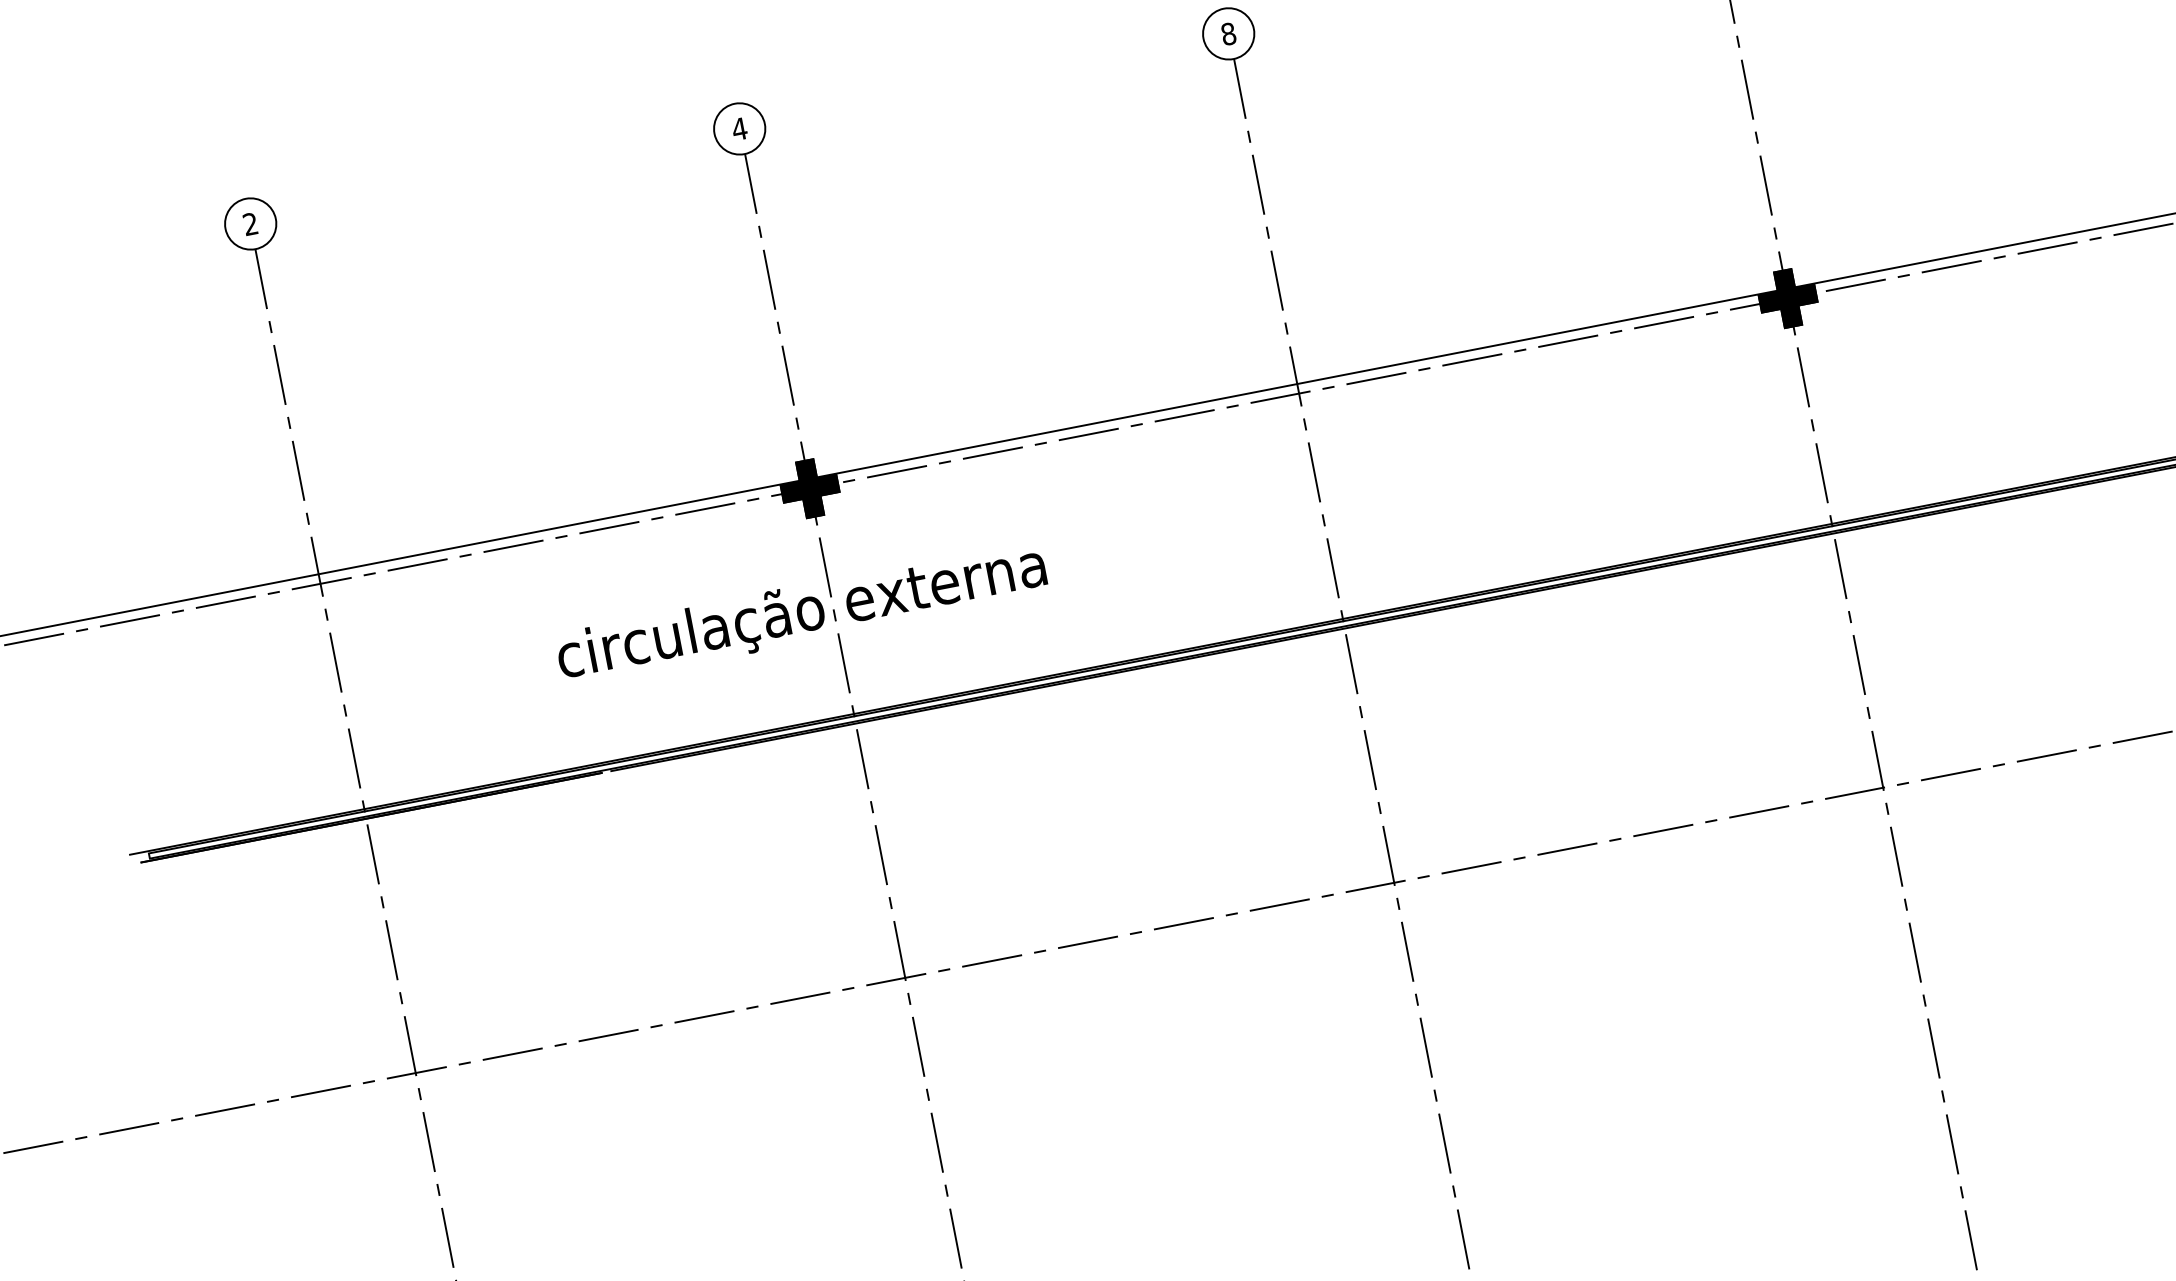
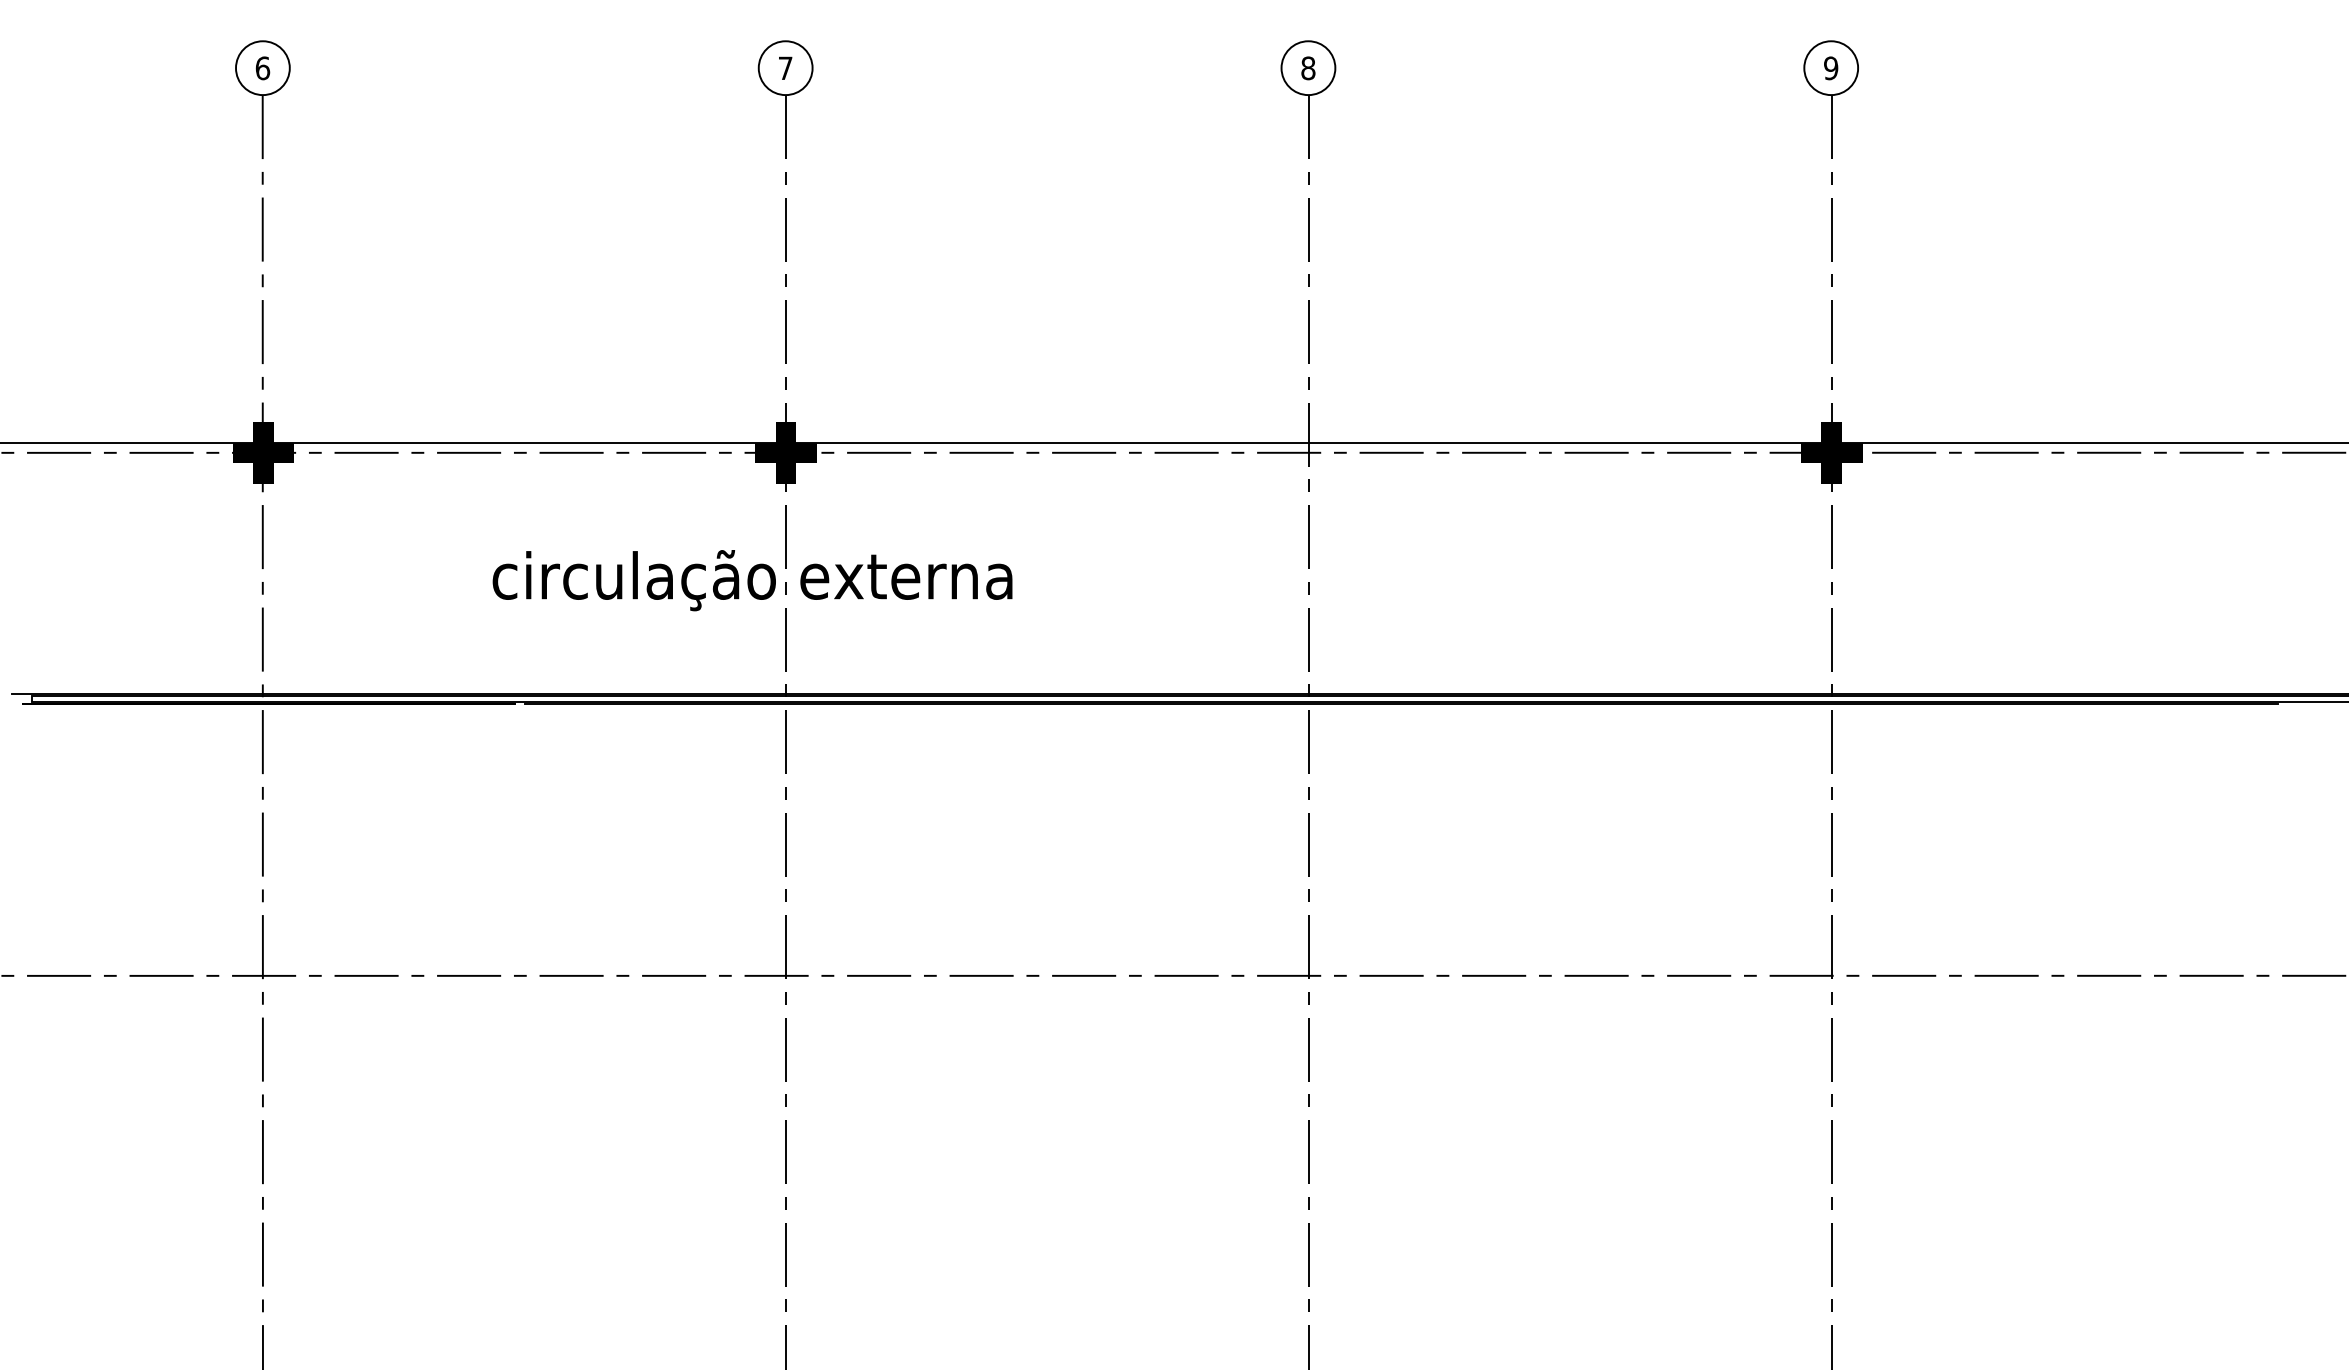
text: (739, 128) -> (785, 67), 4 -> 7
text: (250, 224) -> (262, 68), 2 -> 6
fill: (321, 583) -> (263, 452), added

